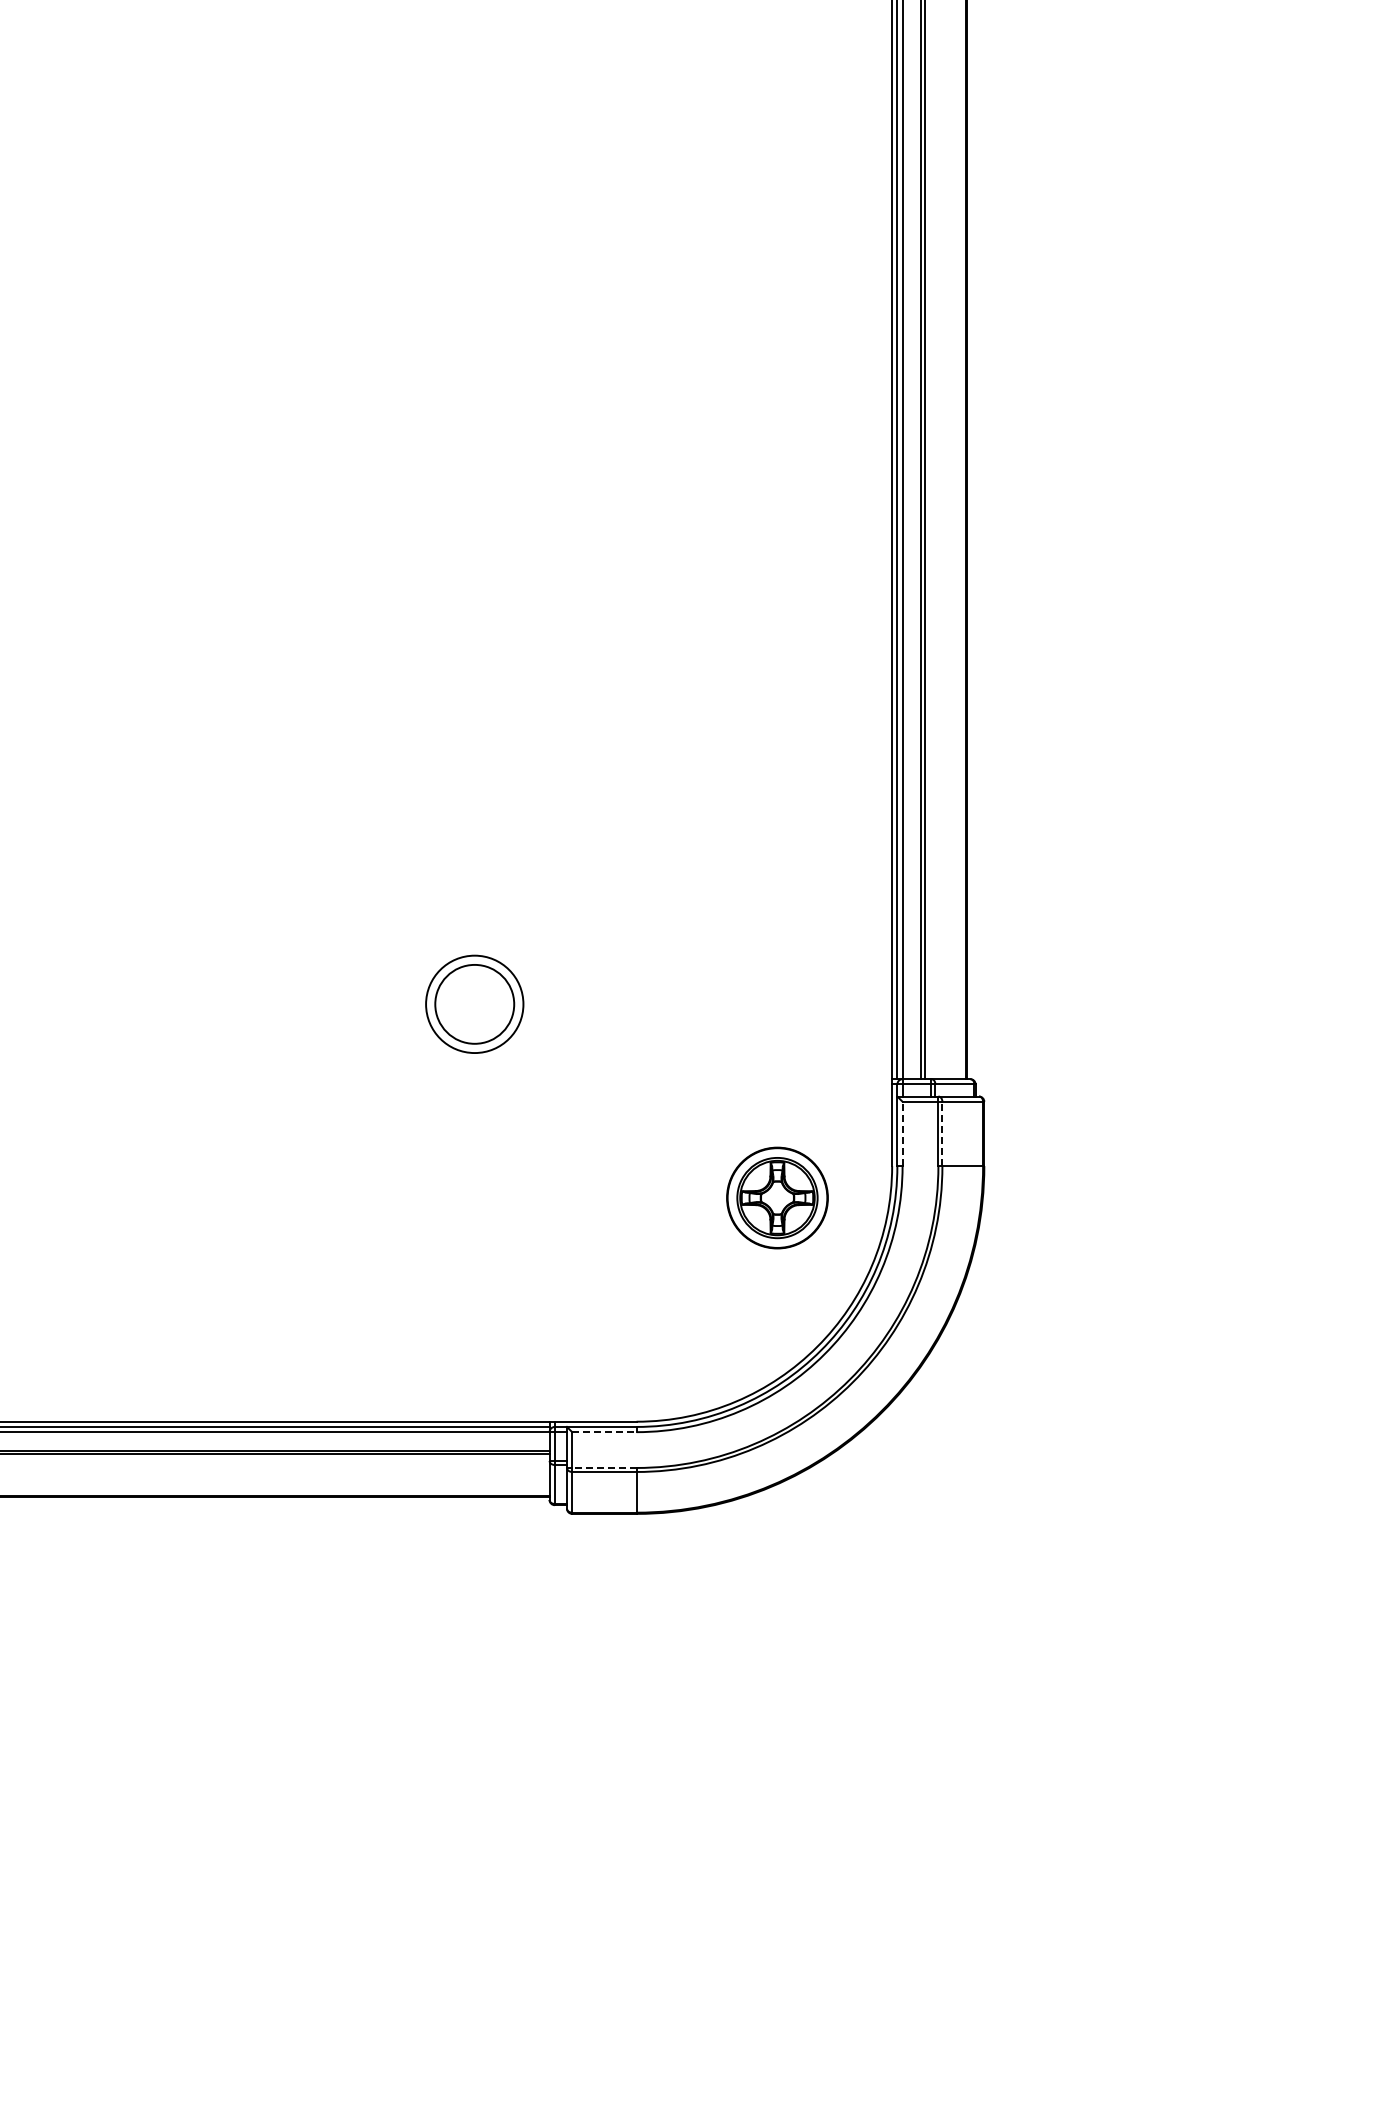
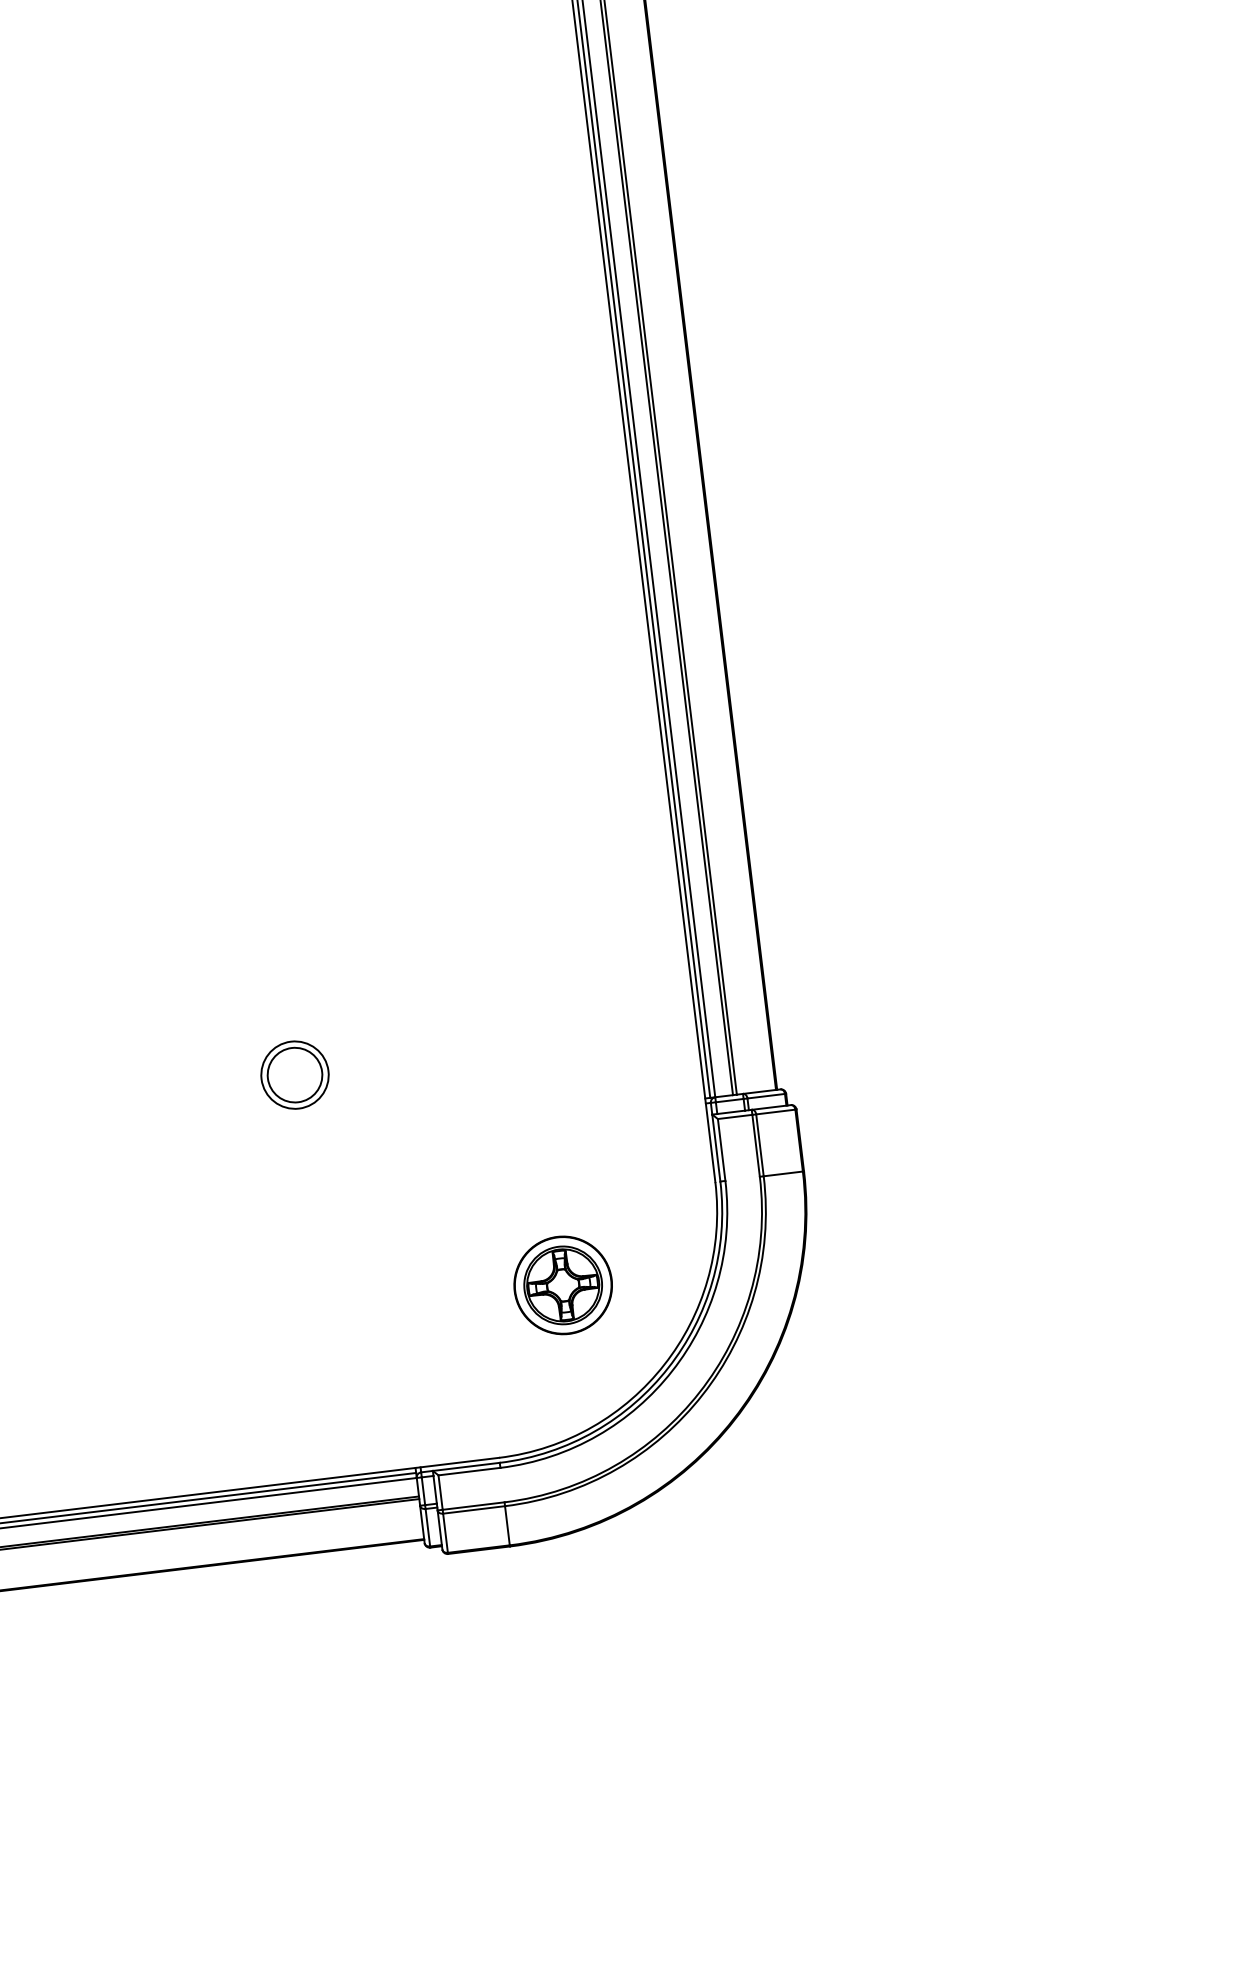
part: (474, 1004) -> (294, 1075), size x0.71
line: (902, 1133) -> (721, 1149), dashed -> solid
line: (942, 1133) -> (759, 1144), dashed -> solid
part: (777, 1197) -> (563, 1284), moved
line: (604, 1432) -> (469, 1471), dashed -> solid
line: (603, 1467) -> (472, 1505), dashed -> solid

